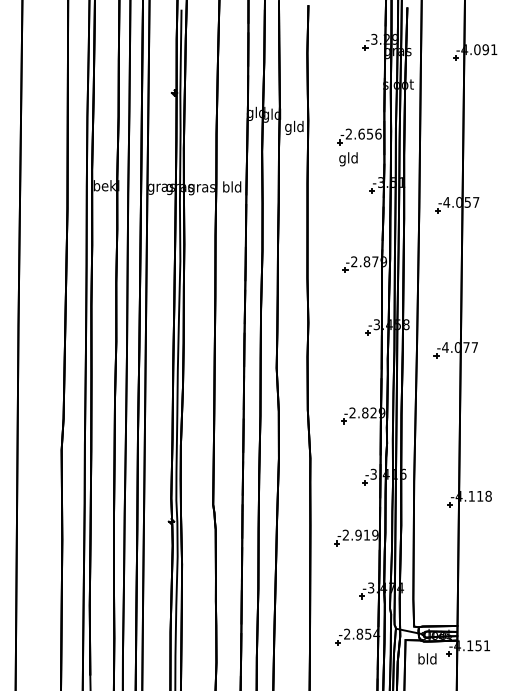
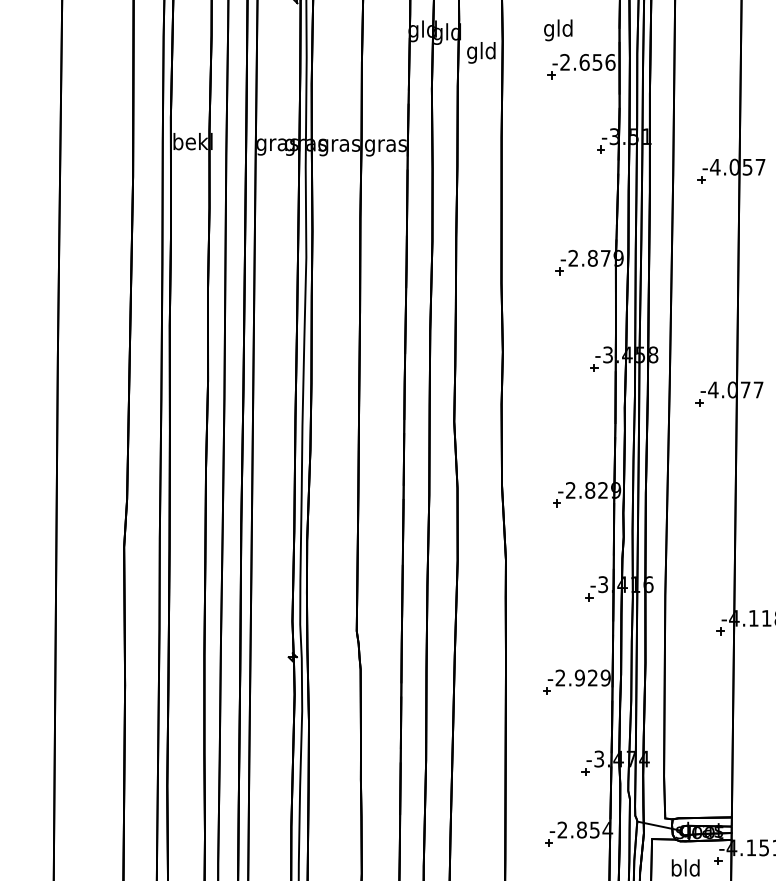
text: (348, 159) -> (558, 30), moved
text: (231, 188) -> (384, 145), bld -> gras
text: (366, 534) -> (592, 676), -2.919 -> -2.929

